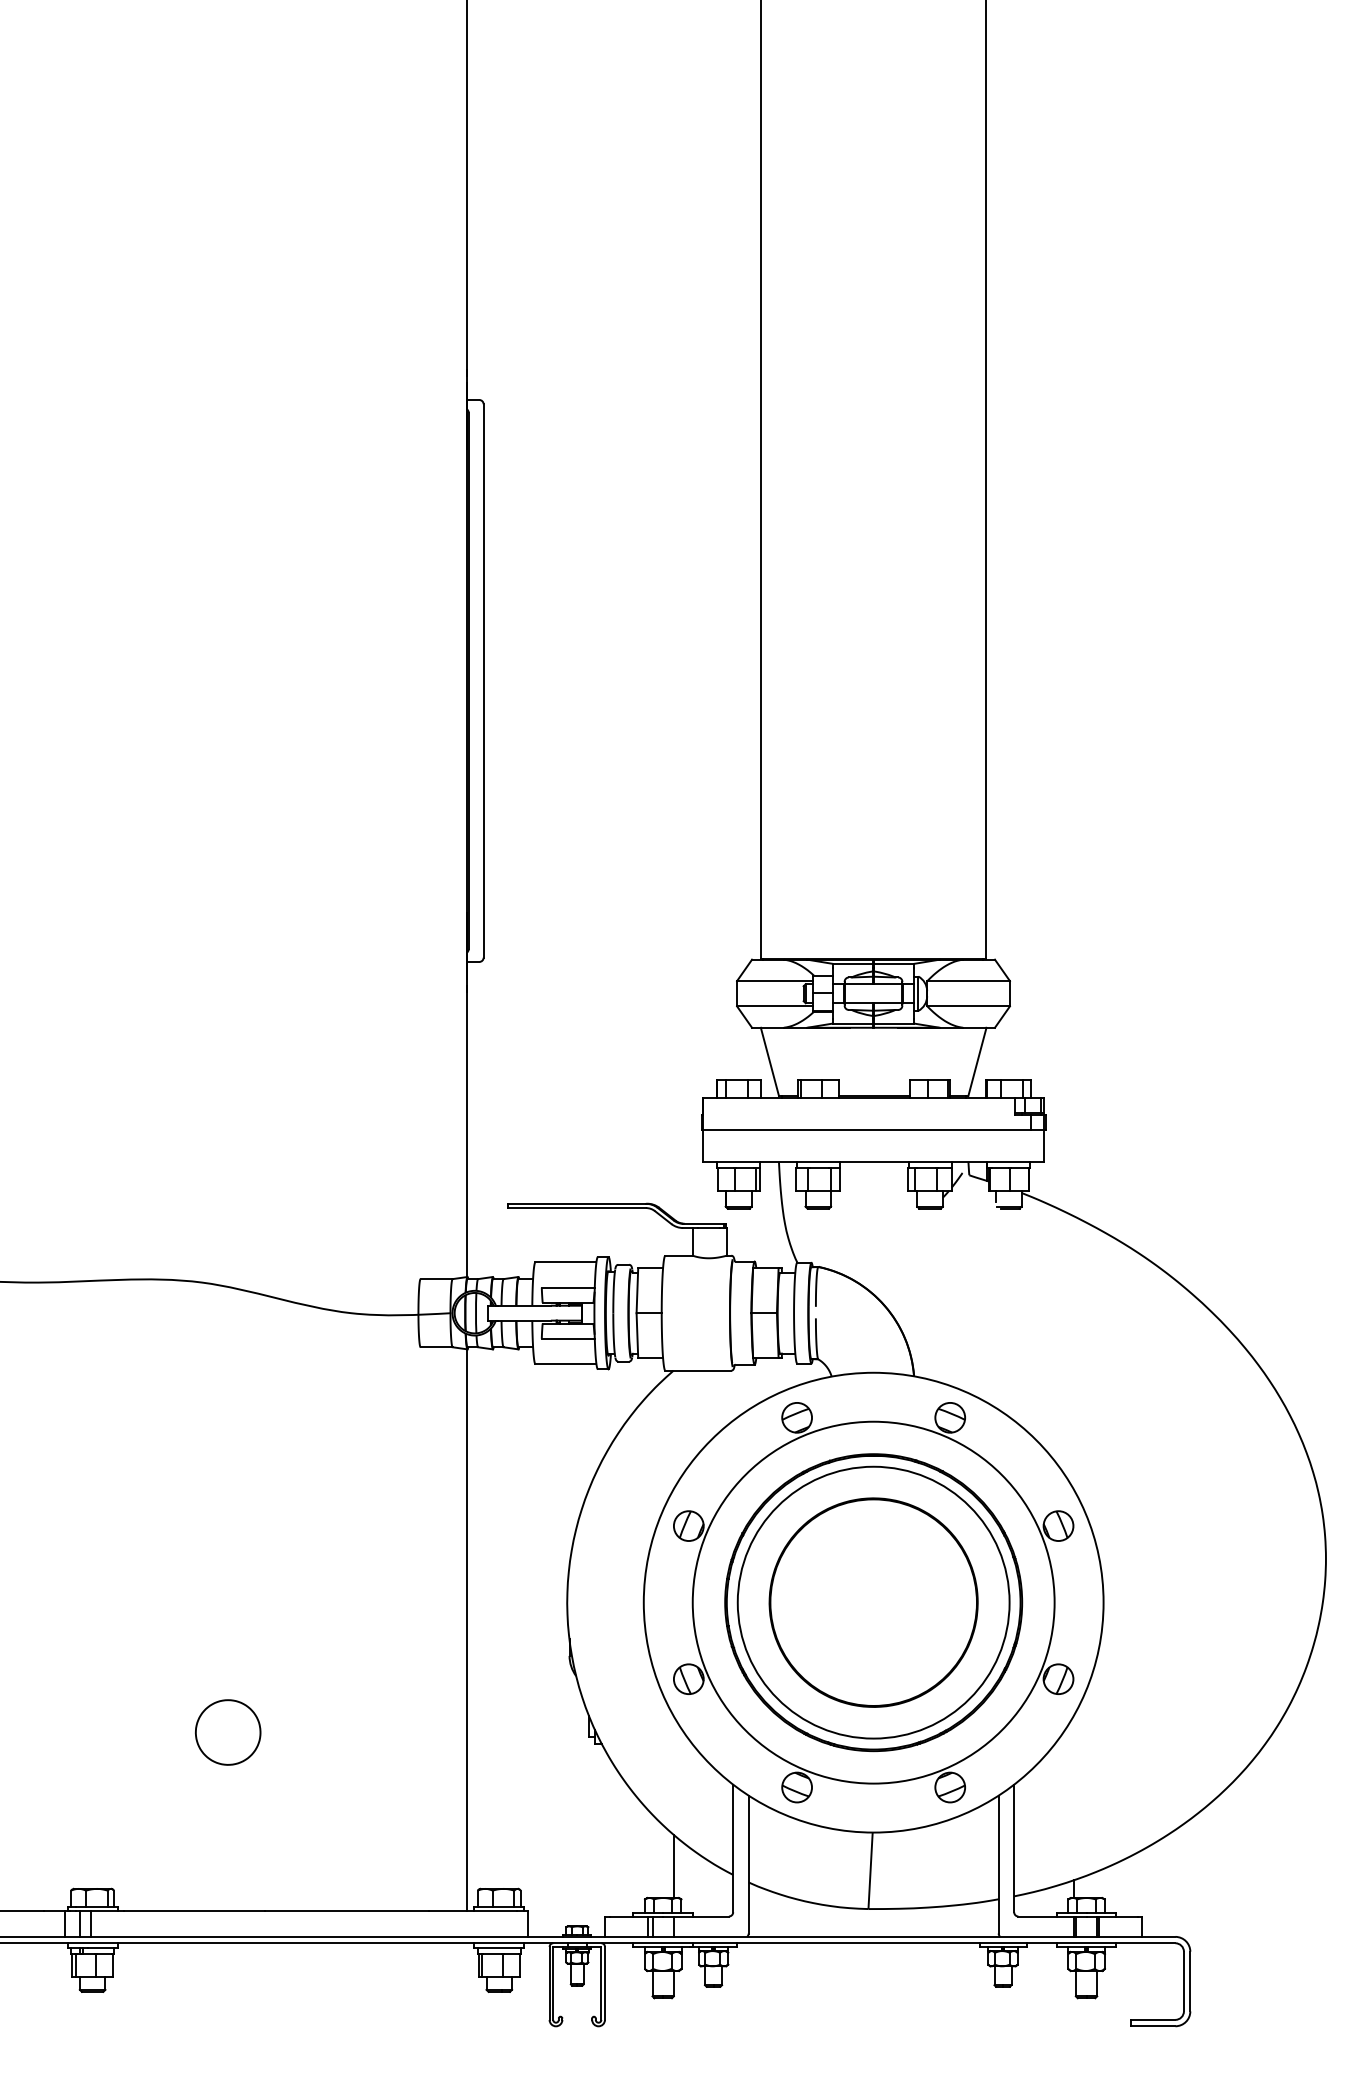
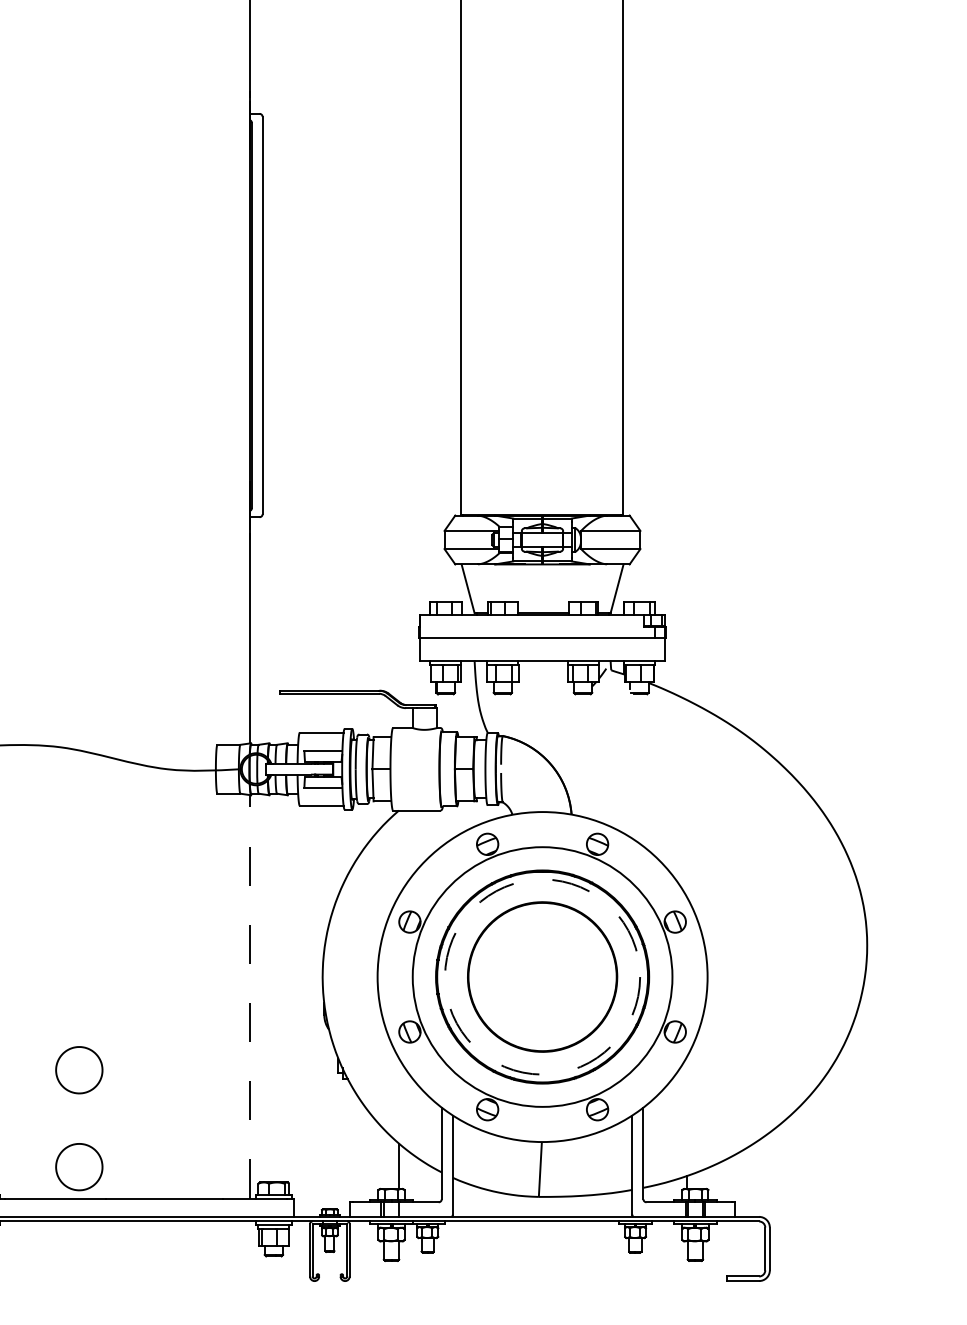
circle: (873, 1602) -> (542, 976), solid -> dashed
line: (466, 1629) -> (250, 996), solid -> dashed
part: (228, 1867) -> (79, 1167), added

